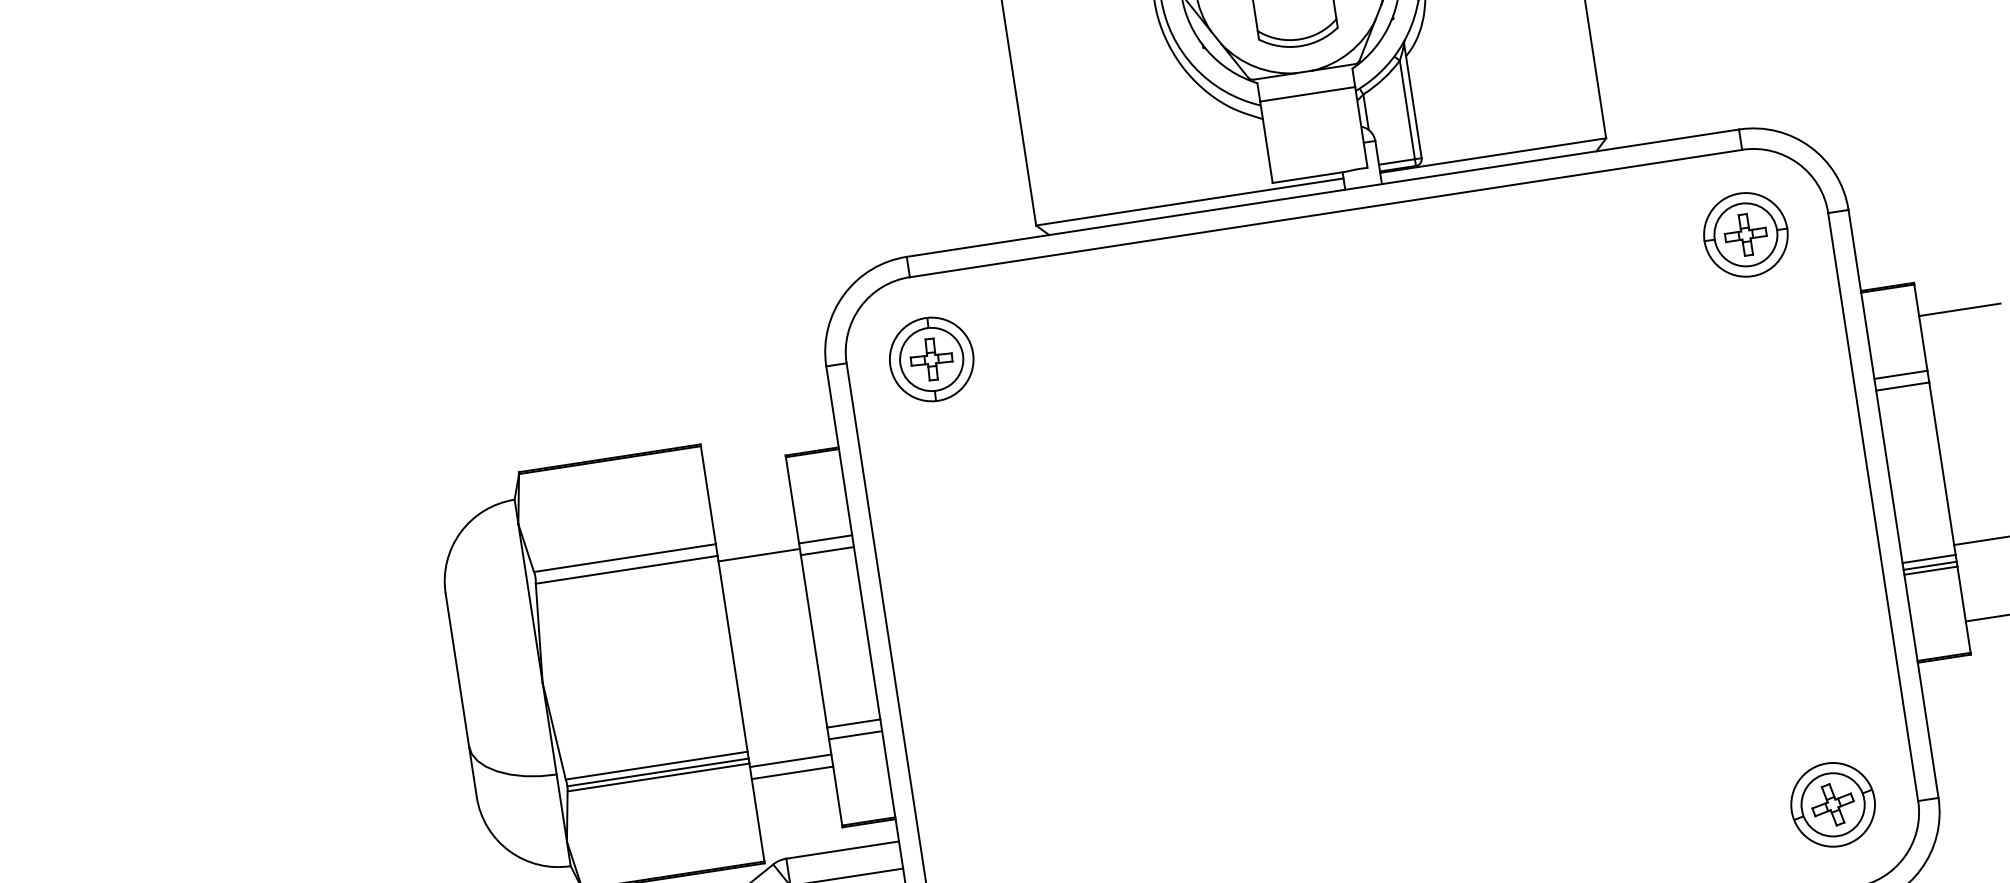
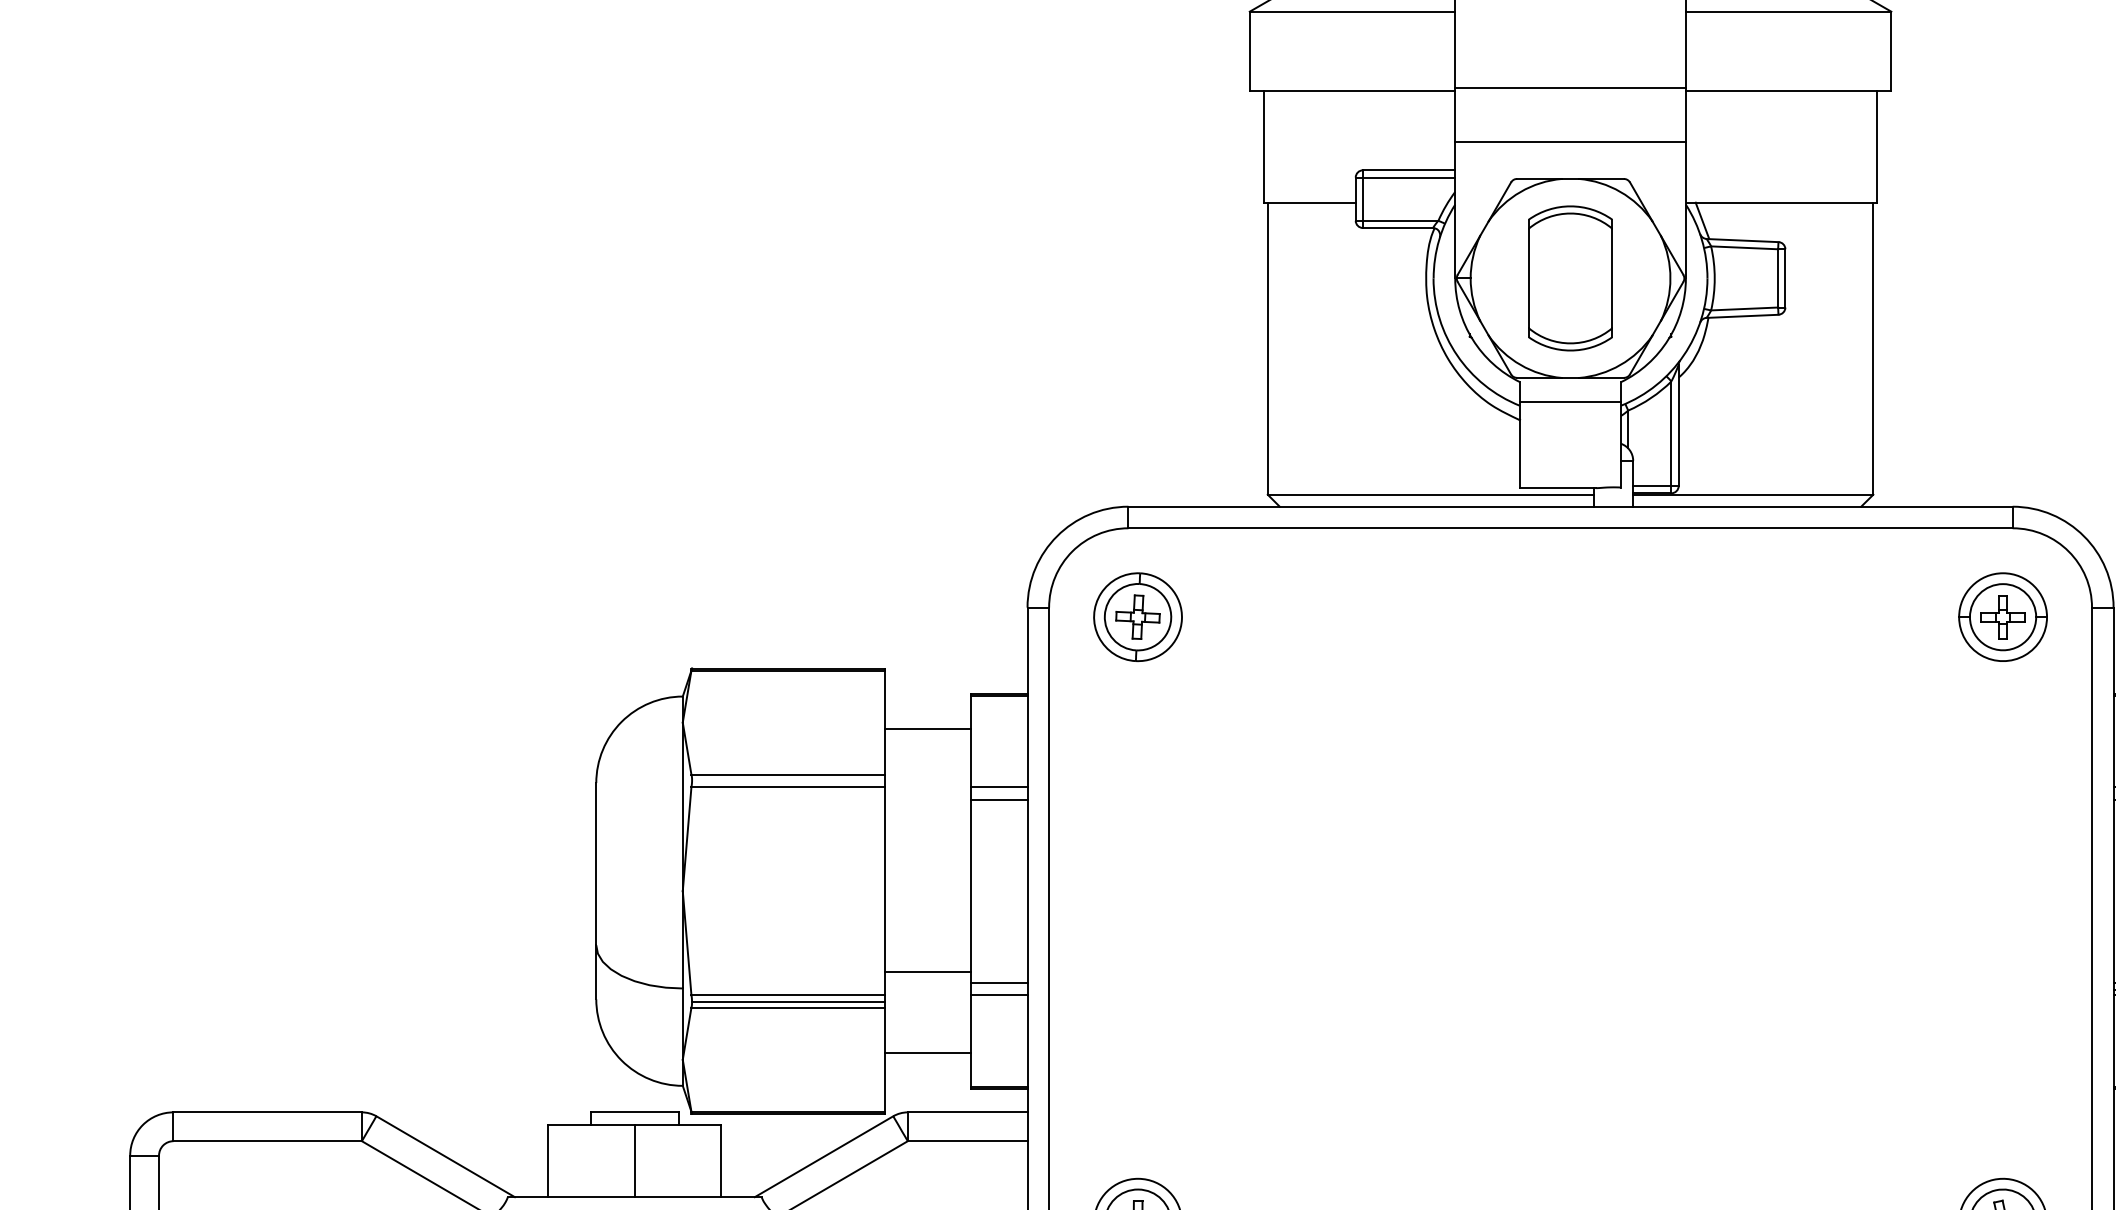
line: (758, 554) -> (927, 728), moved
line: (790, 760) -> (927, 1053), moved
line: (792, 773) -> (927, 972), moved

